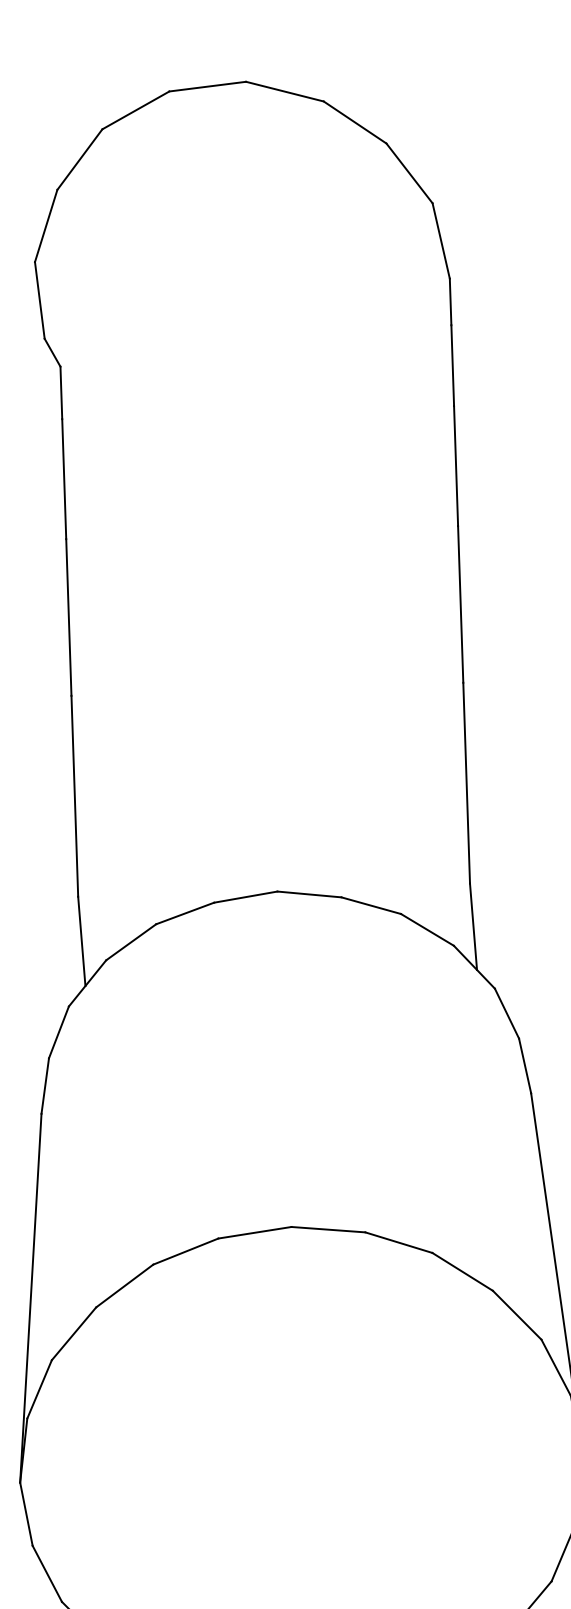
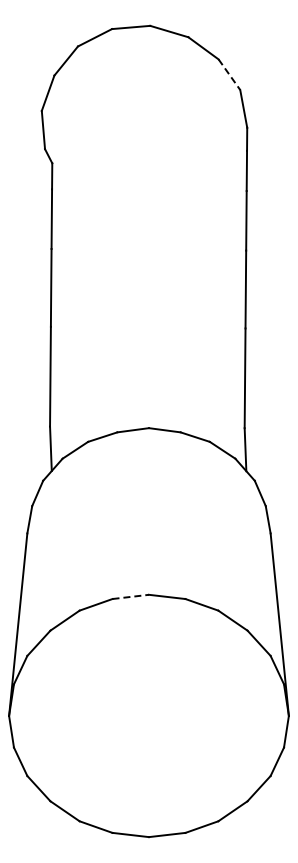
line: (409, 172) -> (229, 74), solid -> dashed
line: (256, 1231) -> (131, 596), solid -> dashed

